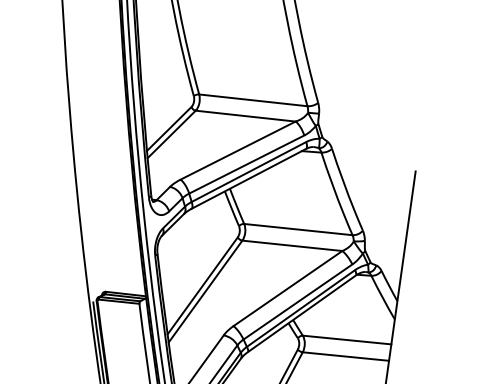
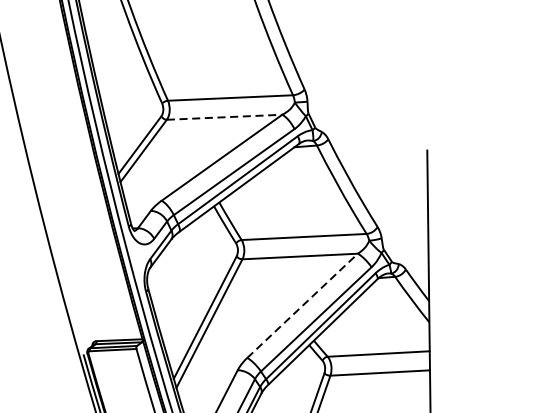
line: (246, 116) -> (225, 117), solid -> dashed
line: (288, 288) -> (303, 305), solid -> dashed

